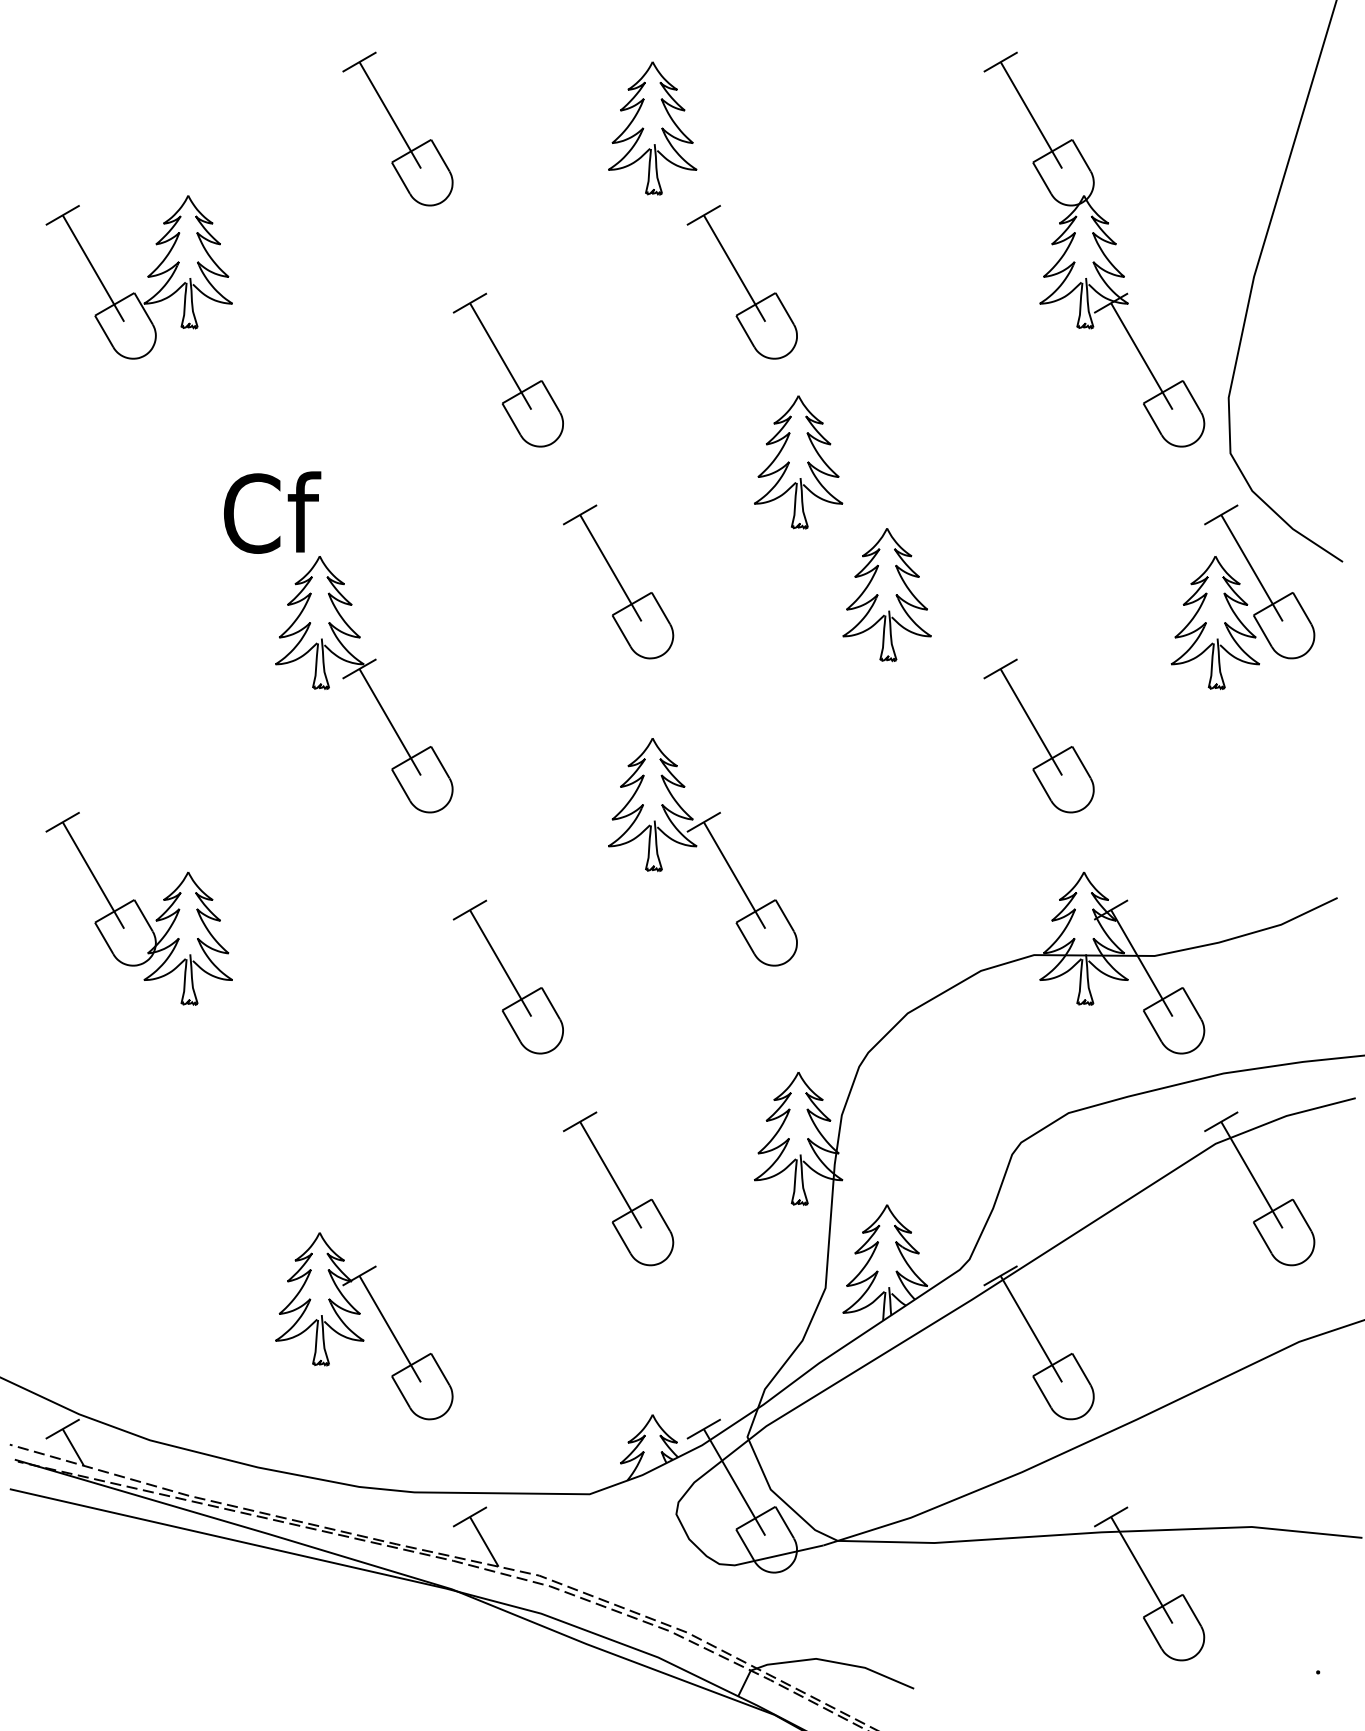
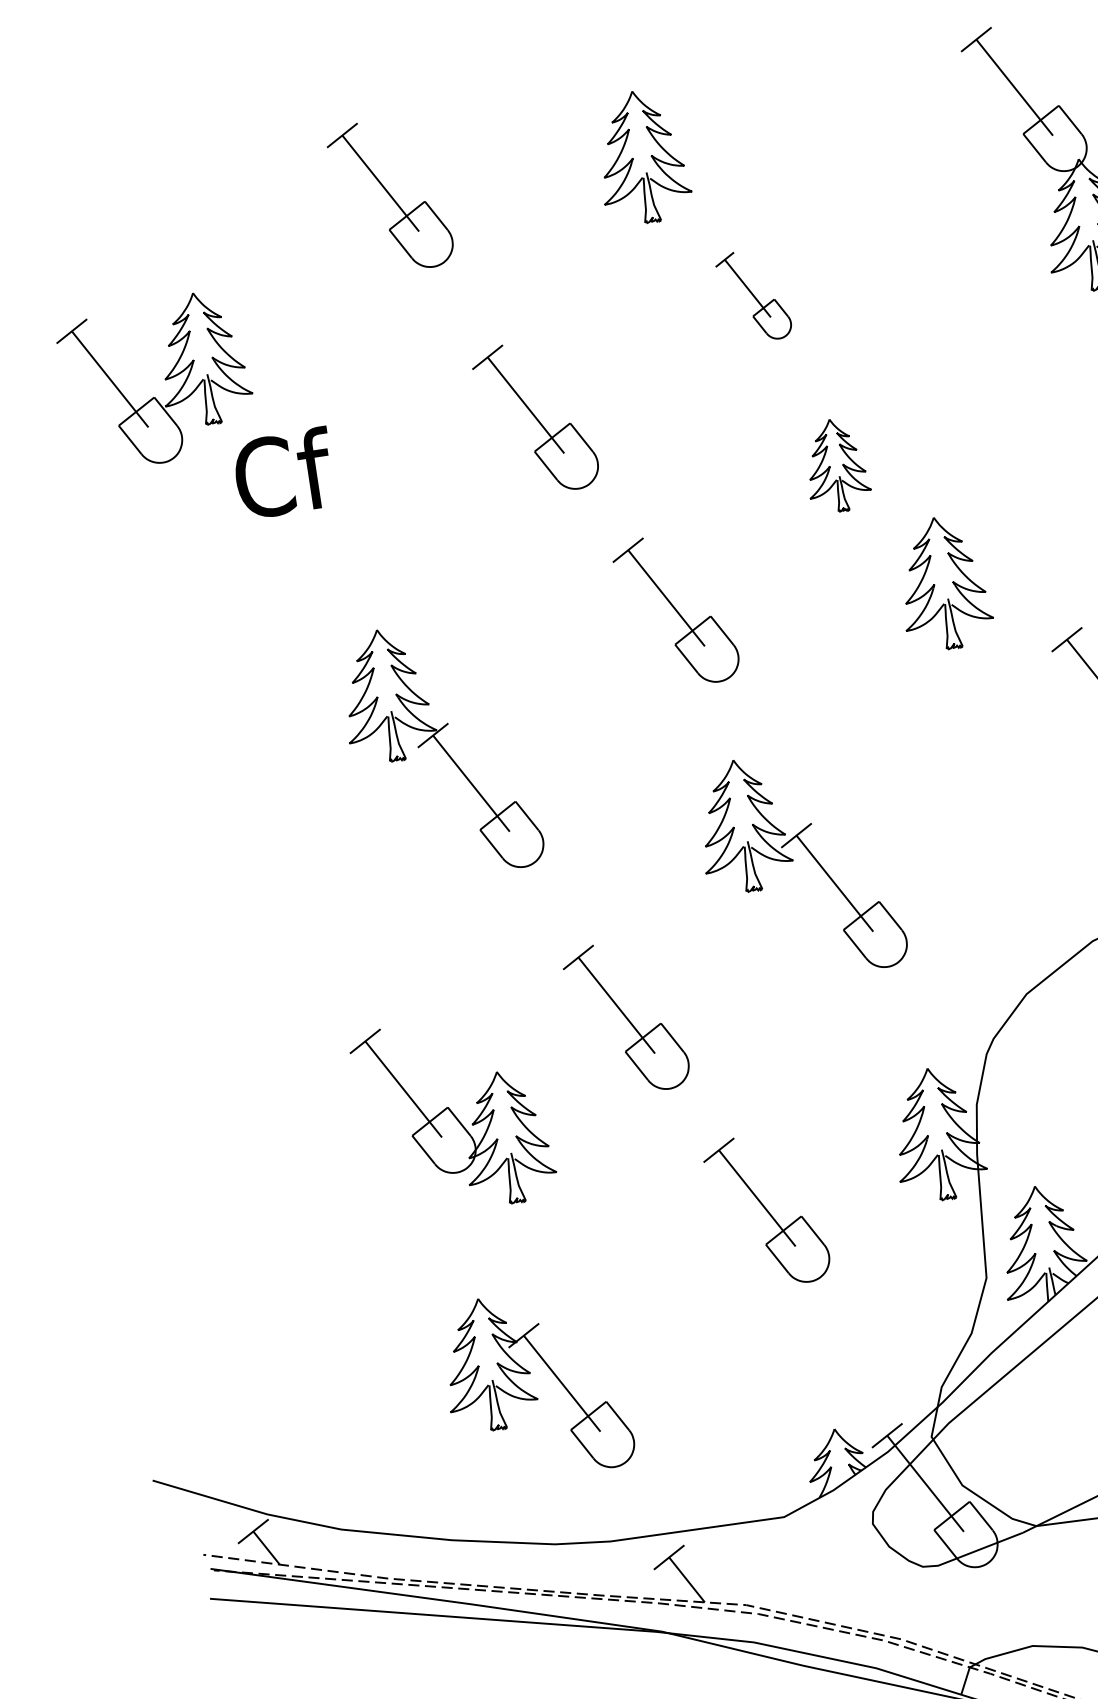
part: (741, 282) -> (753, 296), size x0.6
part: (798, 462) -> (836, 465), size x0.7
text: (272, 512) -> (284, 473), moved
part: (138, 908) -> (453, 1115), moved

